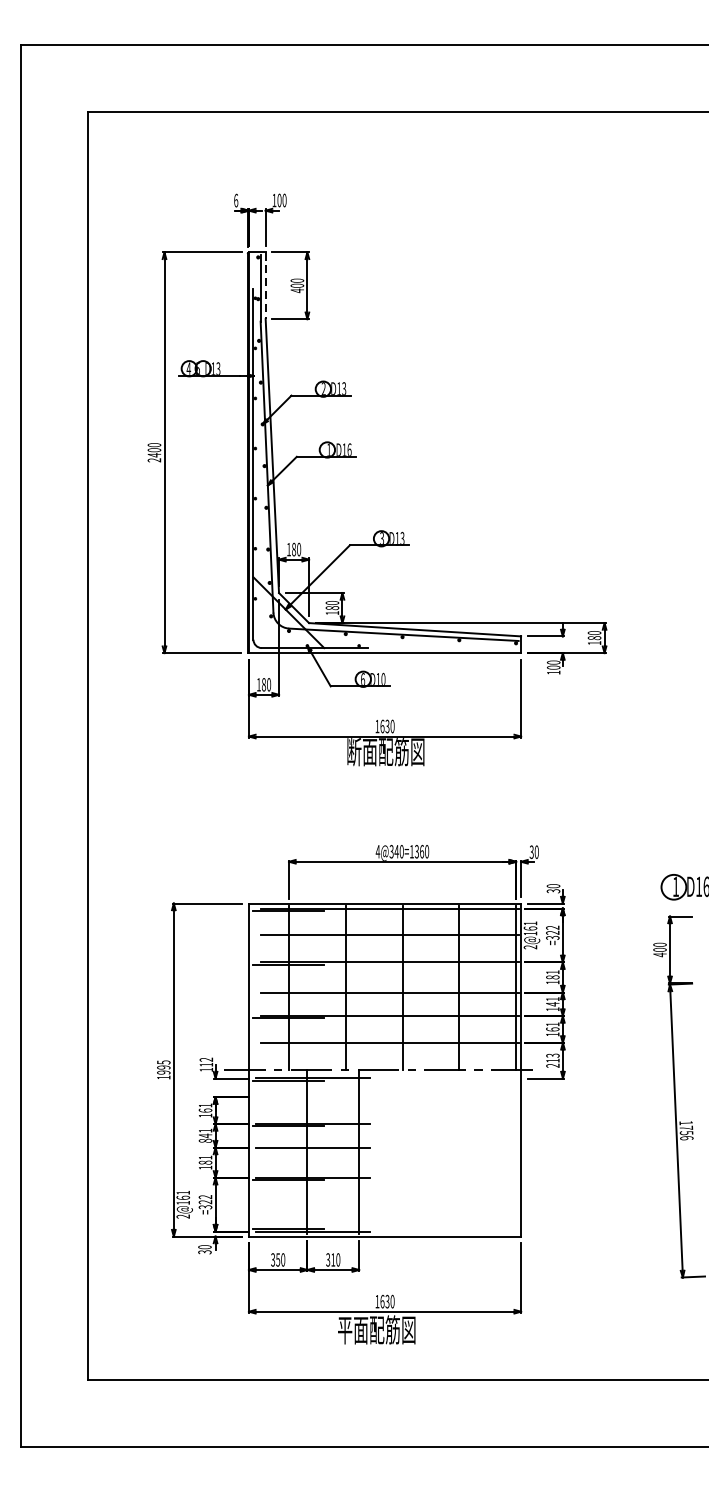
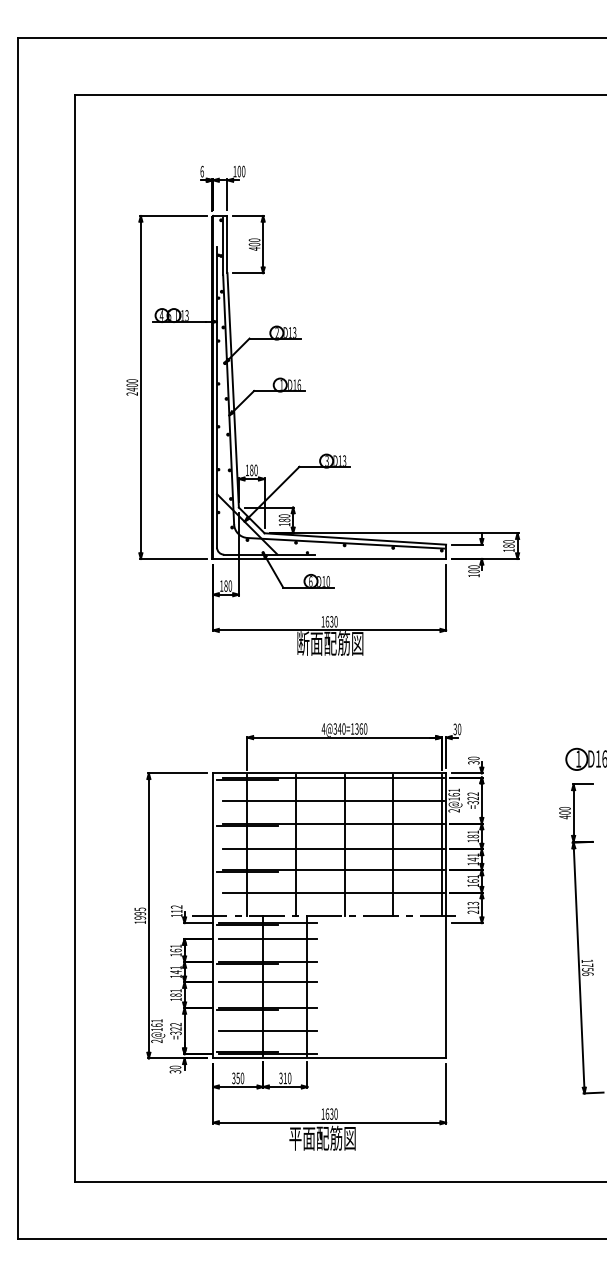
line: (265, 285) -> (227, 244), dashed -> solid
line: (312, 1097) -> (267, 939), added
text: (204, 1140) -> (175, 976), 841 -> 141
line: (312, 1205) -> (267, 1031), added

